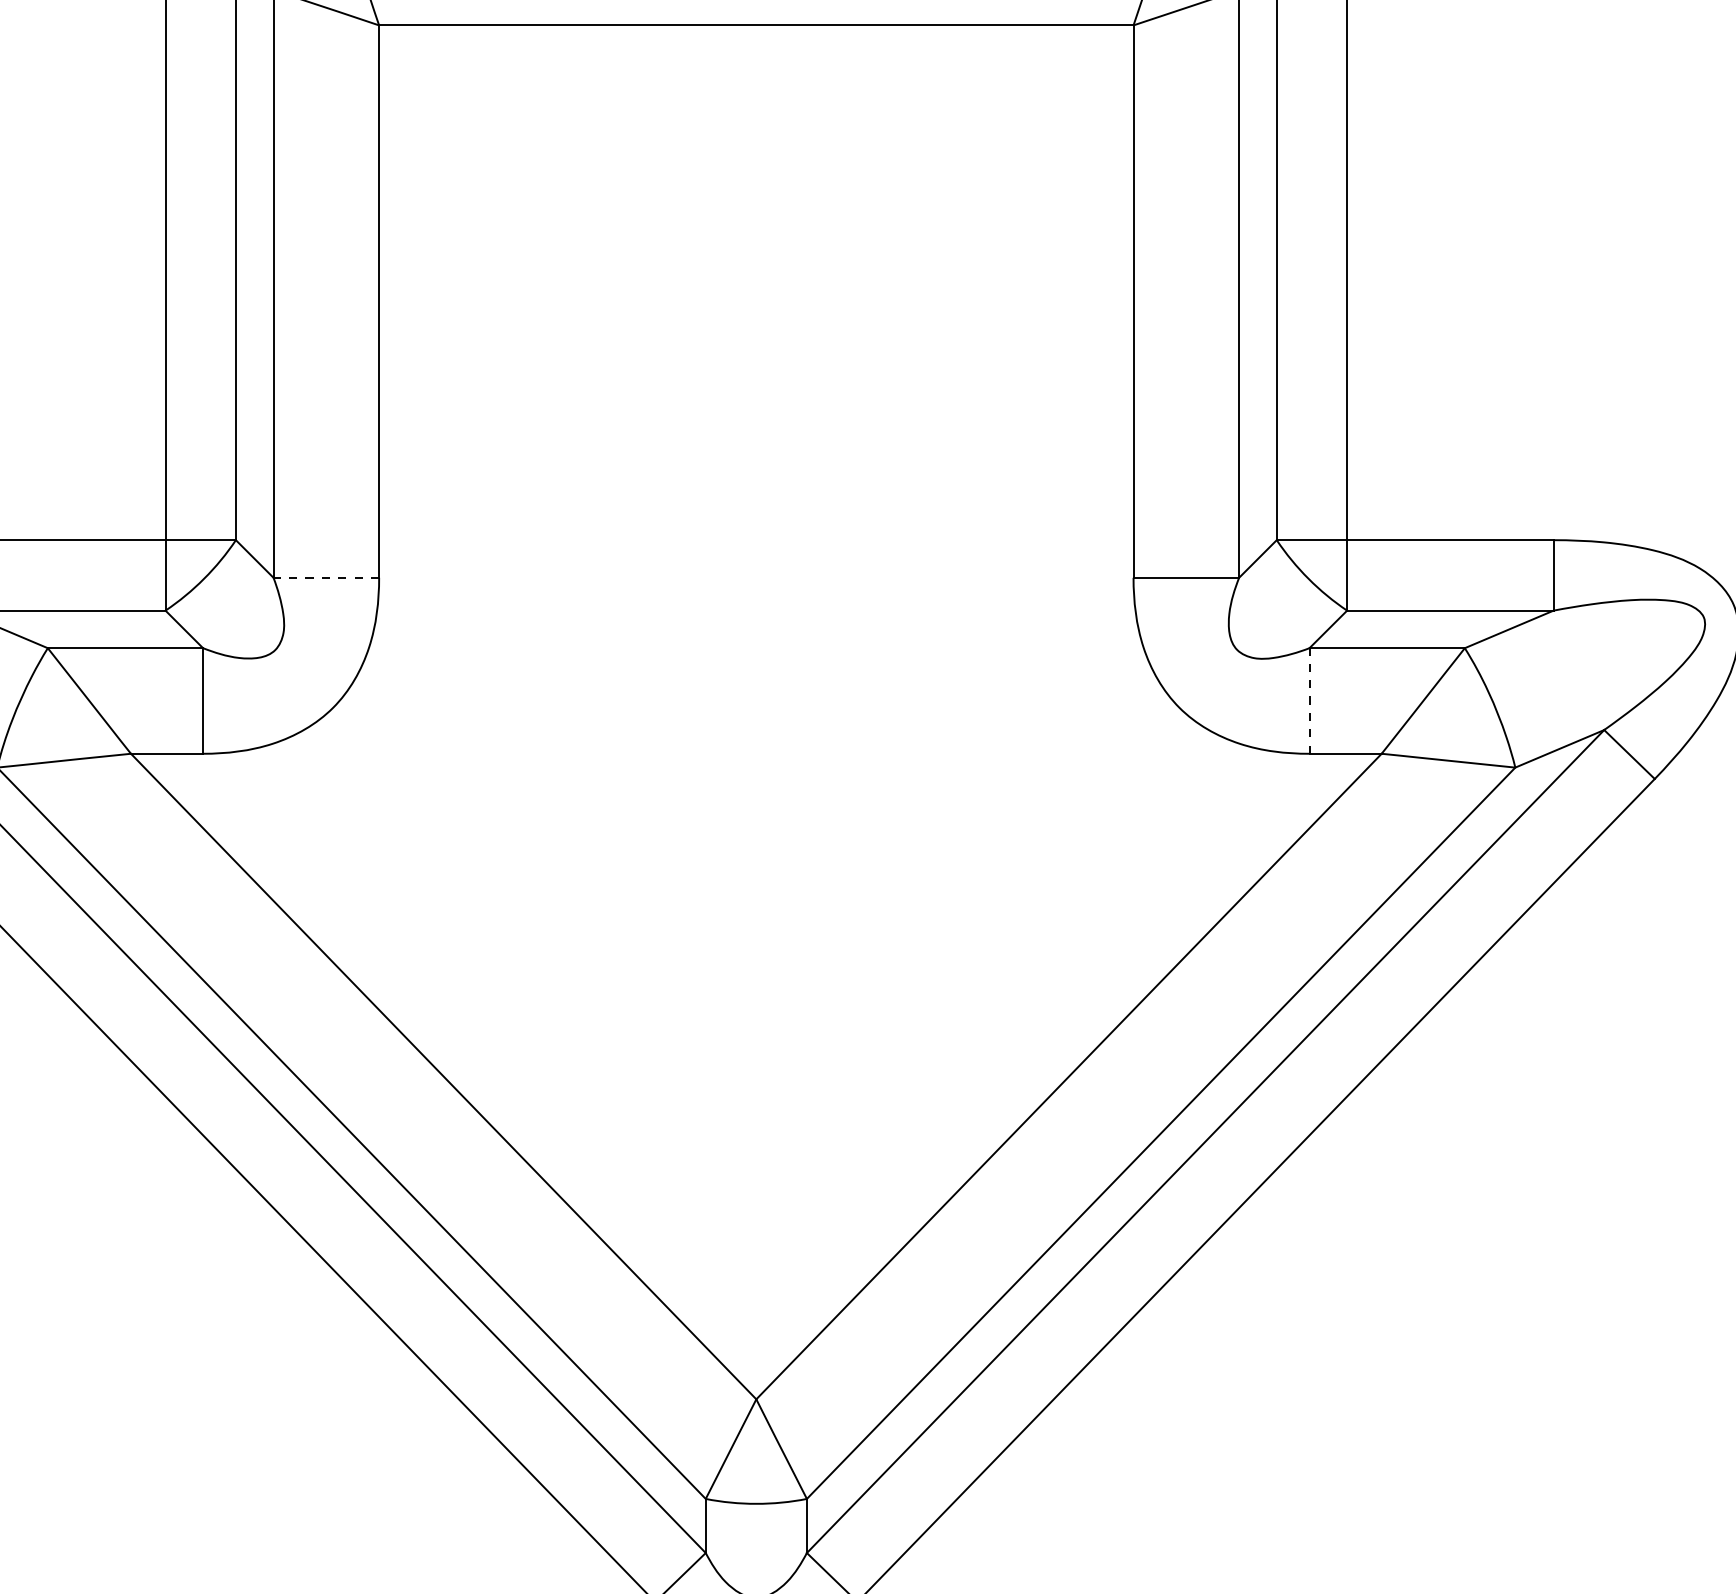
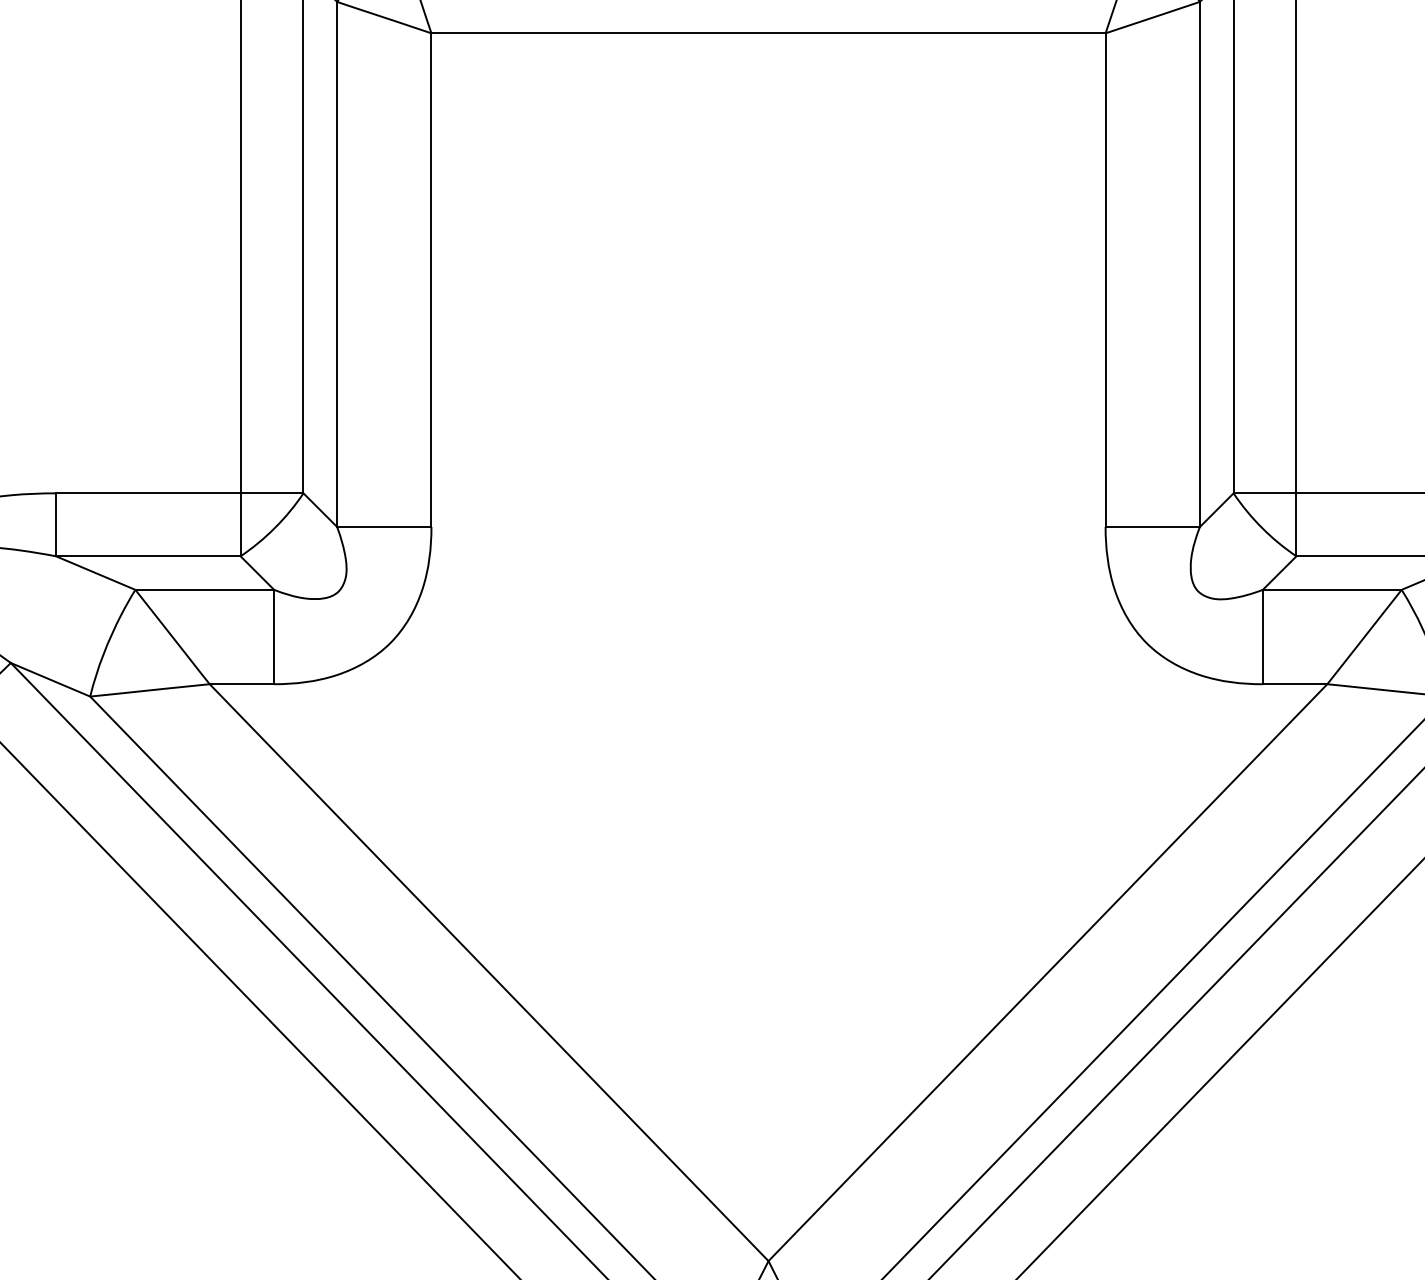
line: (326, 577) -> (384, 526), dashed -> solid
line: (1309, 701) -> (1262, 637), dashed -> solid

